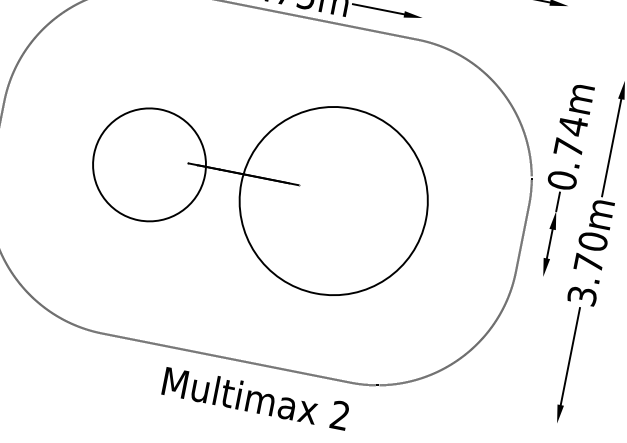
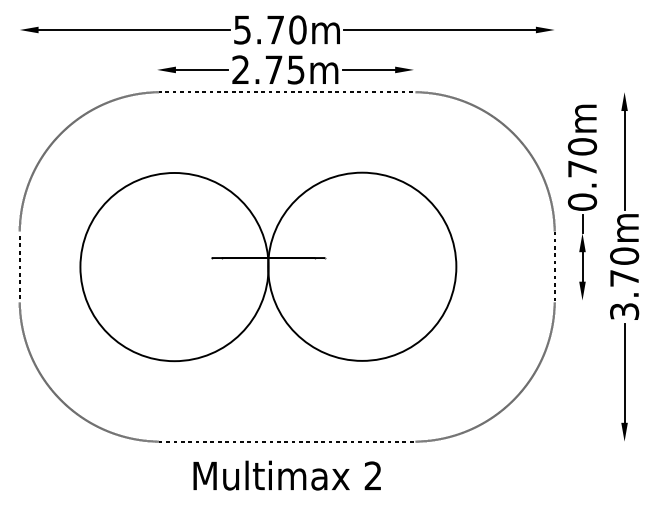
text: (573, 125) -> (582, 146), 0.74m -> 0.70m
circle: (149, 164) -> (174, 266), size x1.67
text: (255, 398) -> (286, 475), moved

